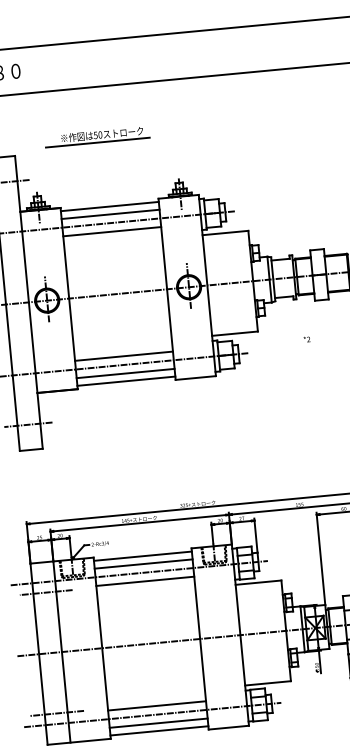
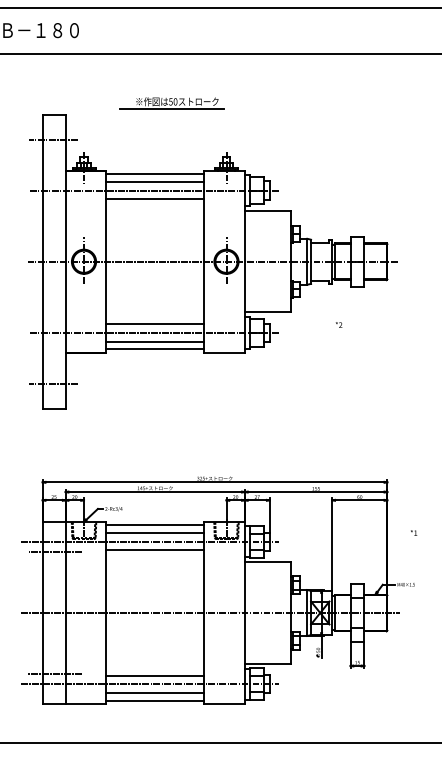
part: (96, 137) -> (171, 103), moved

